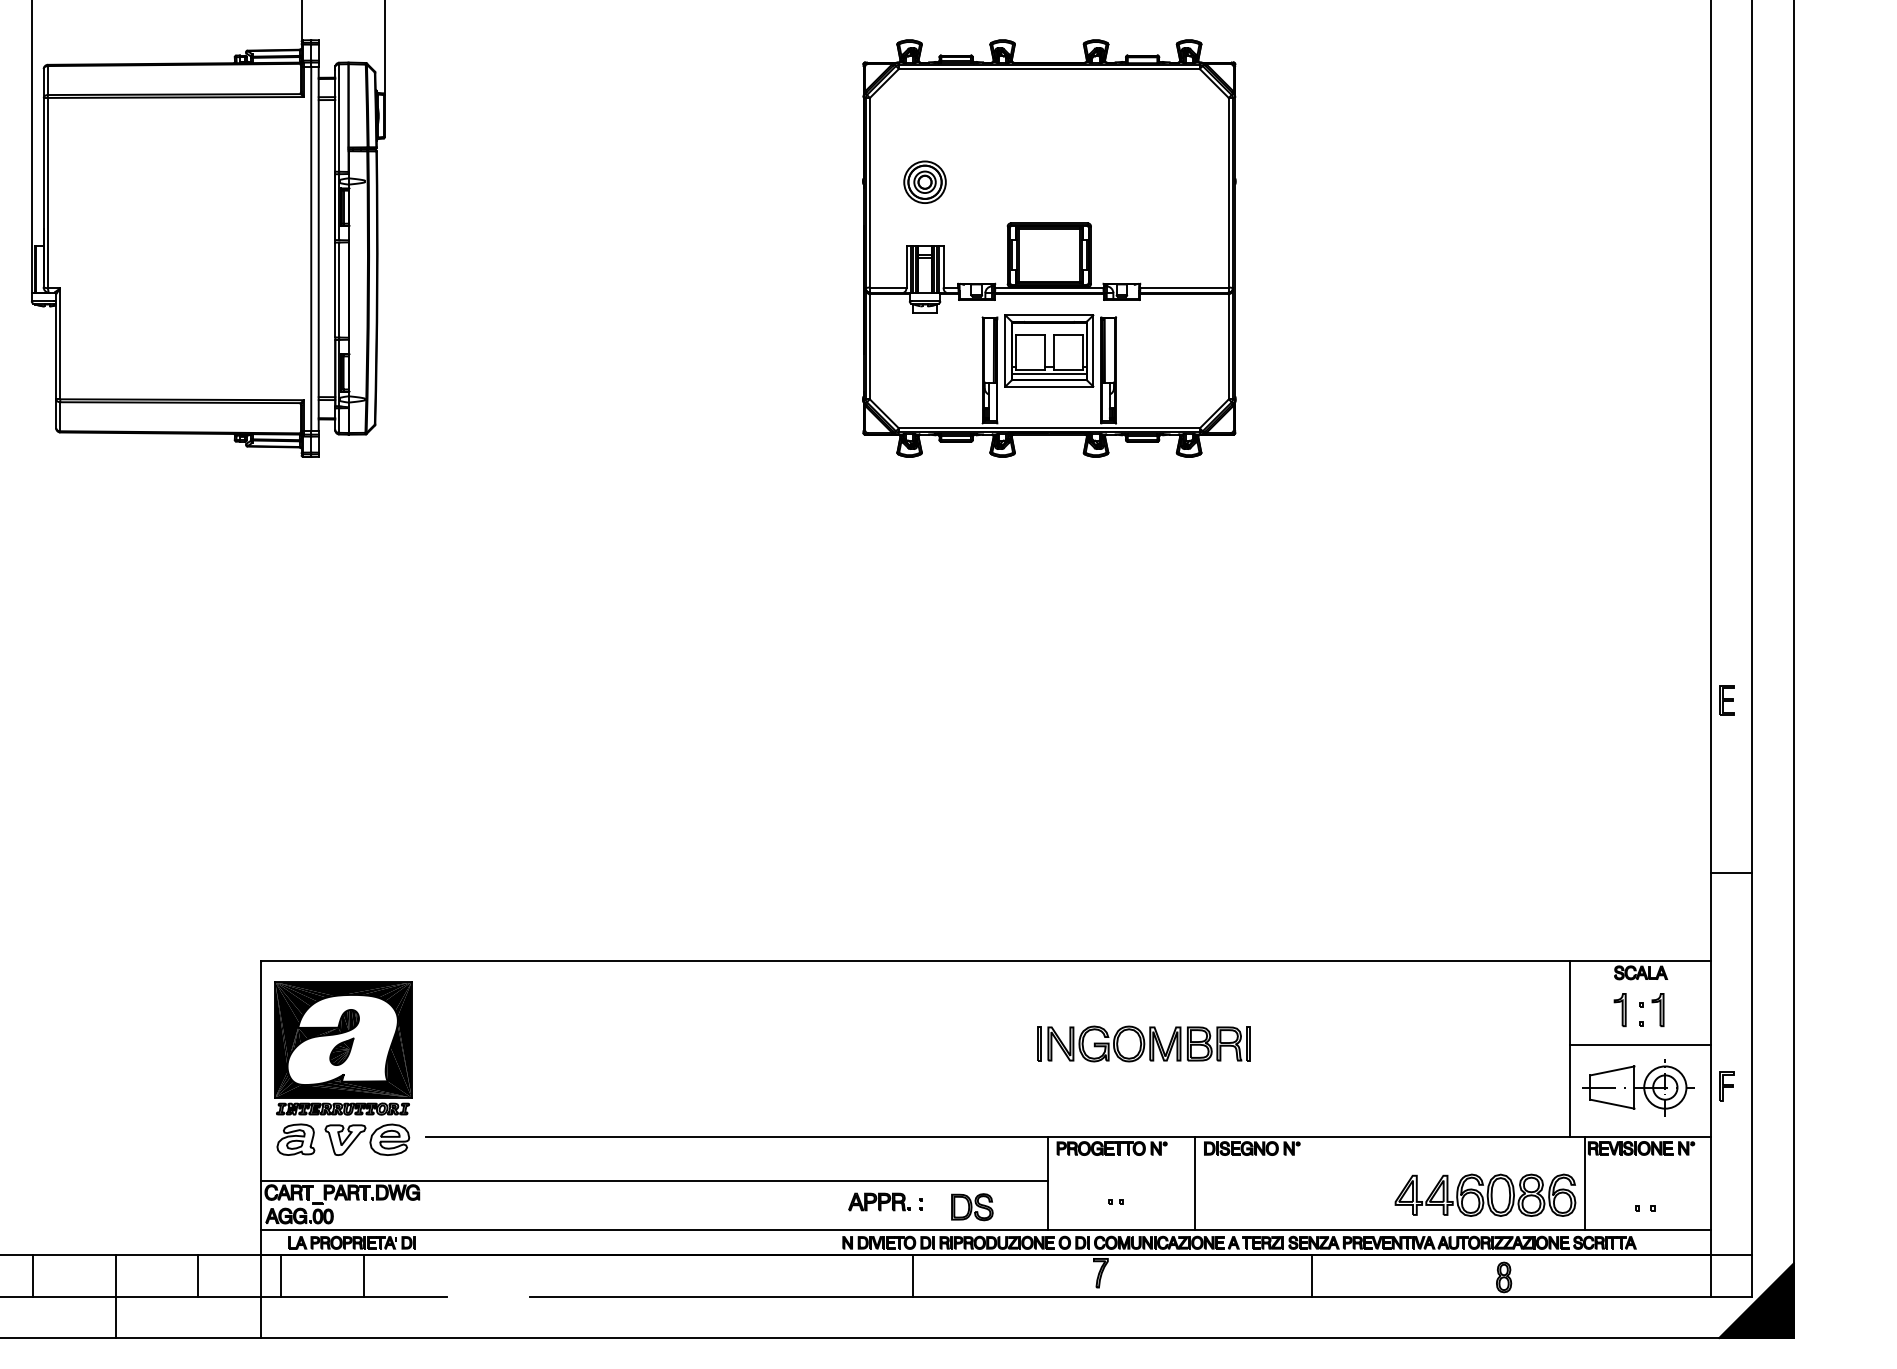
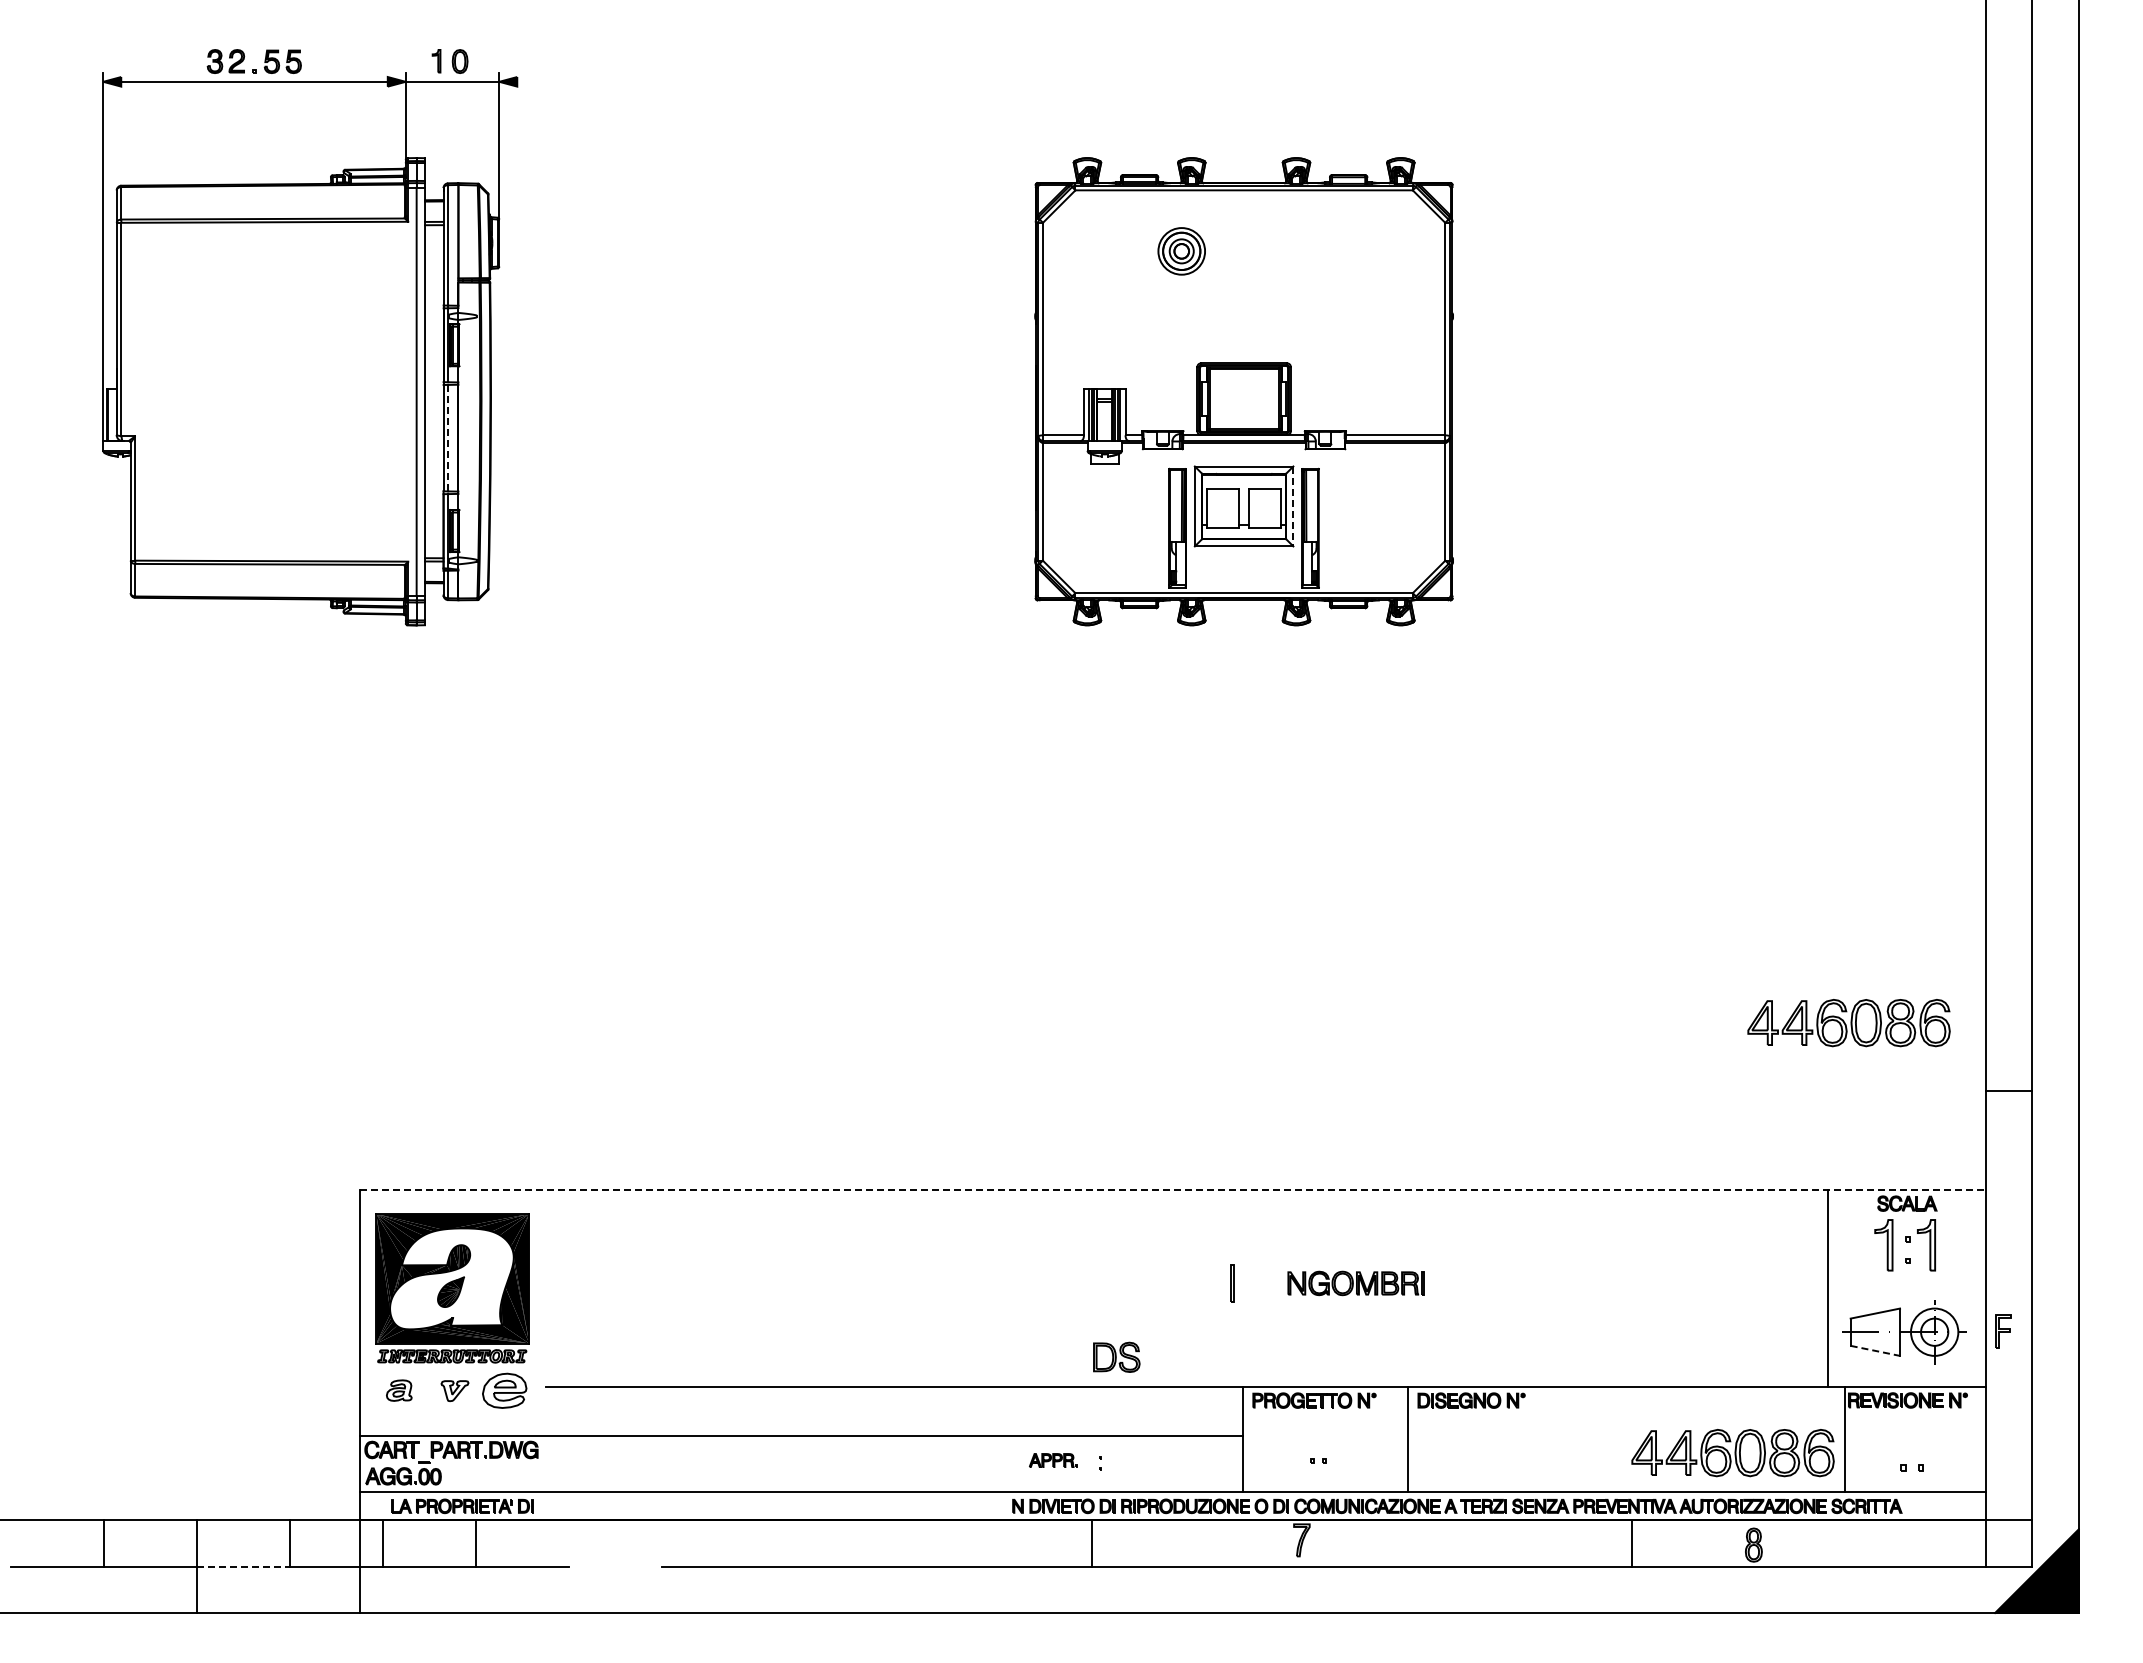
part: (924, 182) -> (1181, 251), moved
line: (339, 289) -> (448, 437), solid -> dashed
line: (1093, 350) -> (1293, 506), solid -> dashed
line: (1048, 374) -> (1243, 532), removed
part: (1726, 700) -> (2003, 898), removed
part: (1588, 812) -> (1848, 1023), added
line: (985, 961) -> (1172, 1190), solid -> dashed
part: (1620, 1010) -> (1884, 1245), size x1.4
part: (1658, 1010) -> (1926, 1245), size x1.4
part: (1149, 1044) -> (1356, 1283), size x0.6
line: (1640, 1044) -> (1906, 1284), removed
line: (1612, 1103) -> (1875, 1350), solid -> dashed
part: (295, 1139) -> (398, 1390), size x0.6
part: (345, 1139) -> (454, 1390), size x0.6
part: (879, 1201) -> (1053, 1460), size x0.7
part: (972, 1206) -> (1116, 1356), moved
line: (1311, 1276) -> (1631, 1543), moved
line: (157, 1296) -> (244, 1566), solid -> dashed

